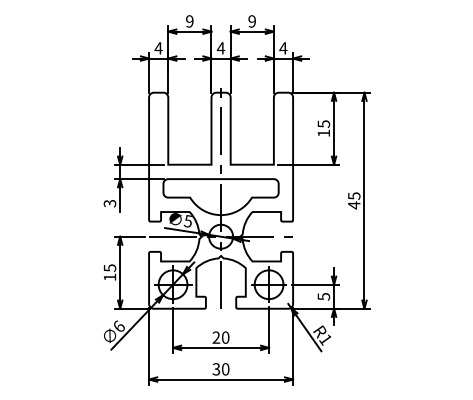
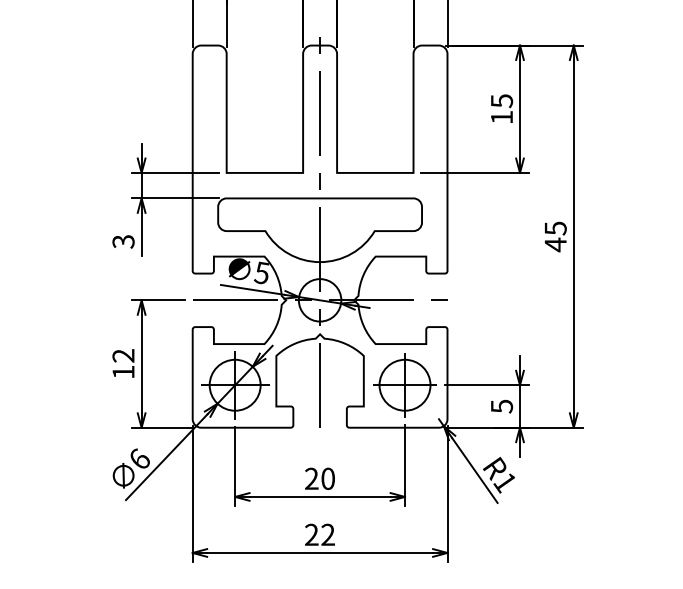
text: (109, 268) -> (122, 356), 15 -> 12
text: (220, 369) -> (319, 535), 30 -> 22

